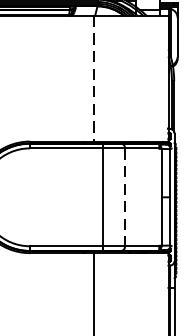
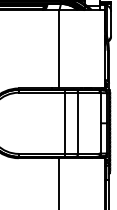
line: (93, 79) -> (58, 49), dashed -> solid
line: (125, 197) -> (78, 123), dashed -> solid

